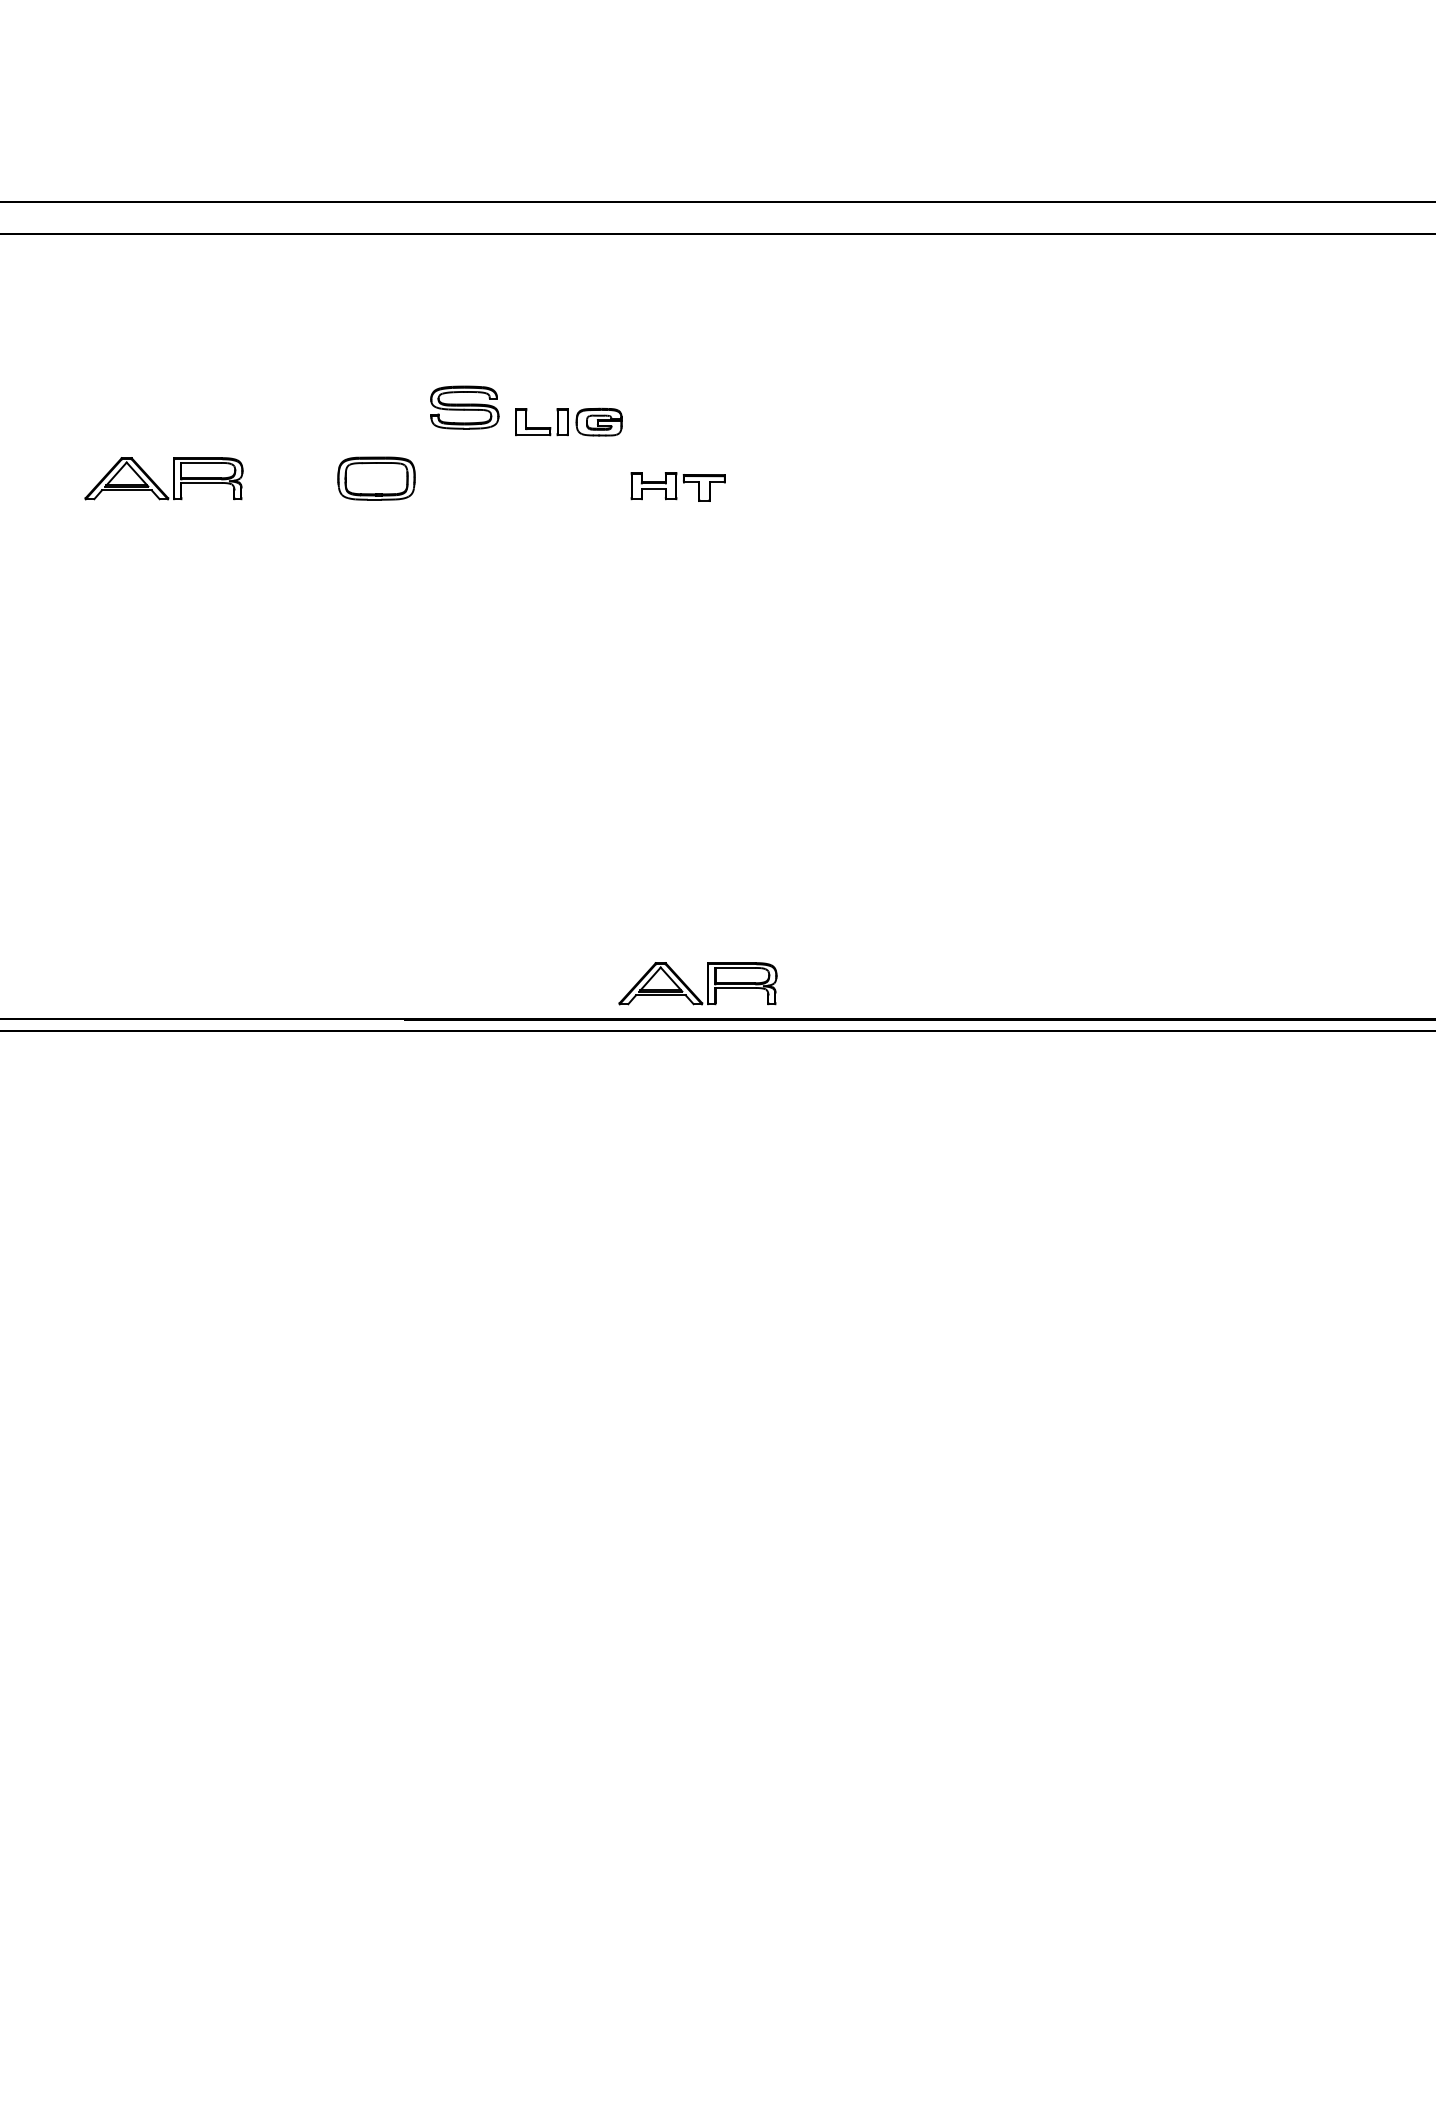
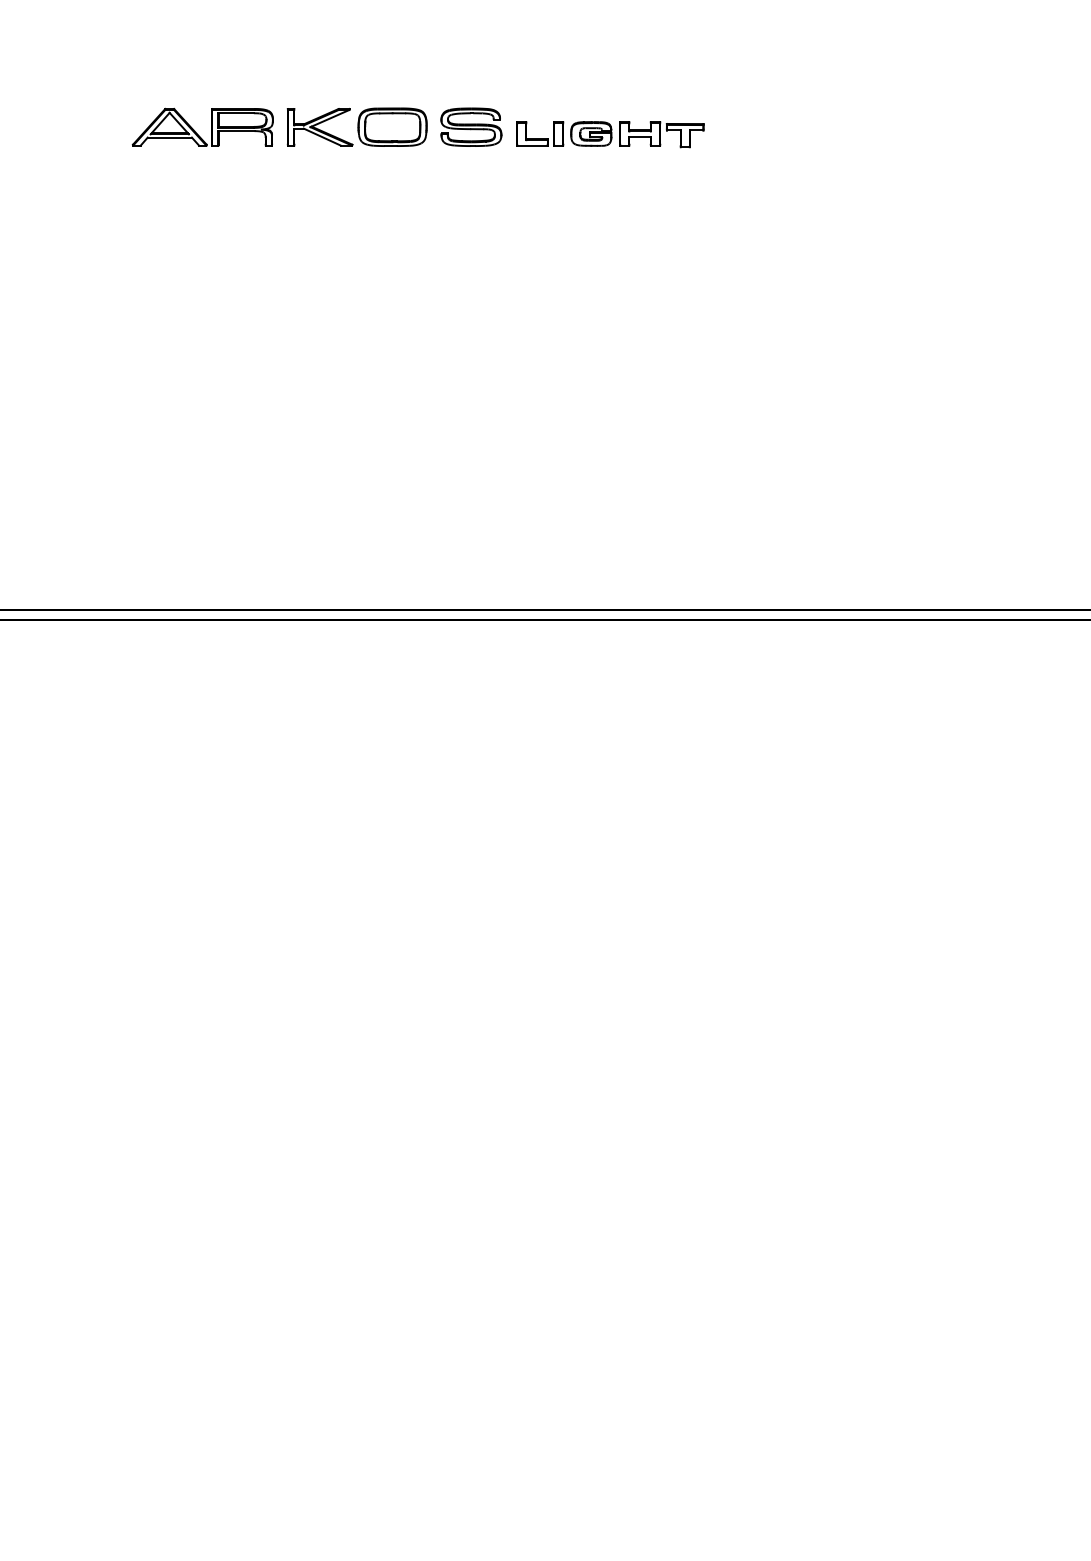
part: (464, 407) -> (471, 127), moved
part: (568, 421) -> (563, 133), moved
part: (295, 478) -> (320, 127), added
part: (690, 988) -> (672, 582), removed

